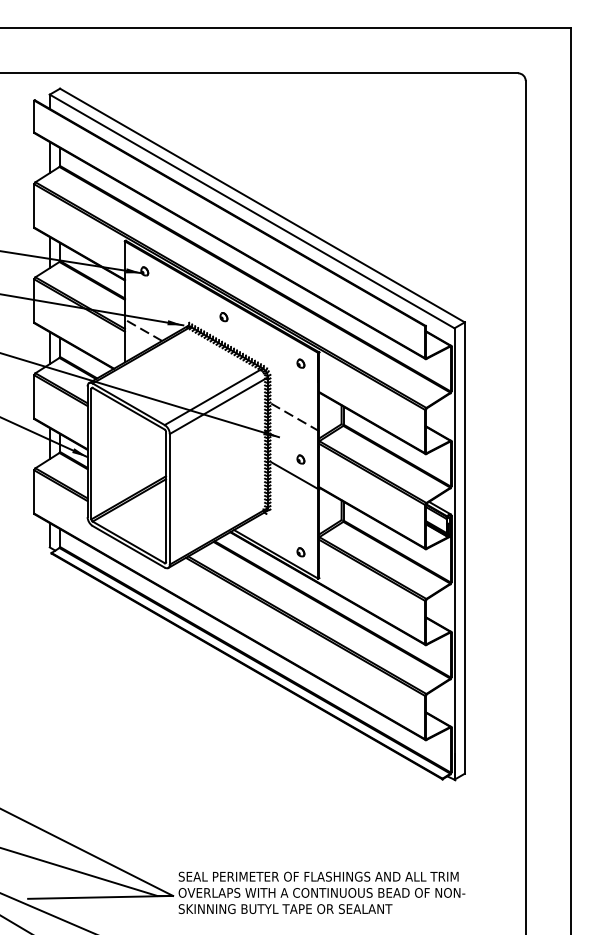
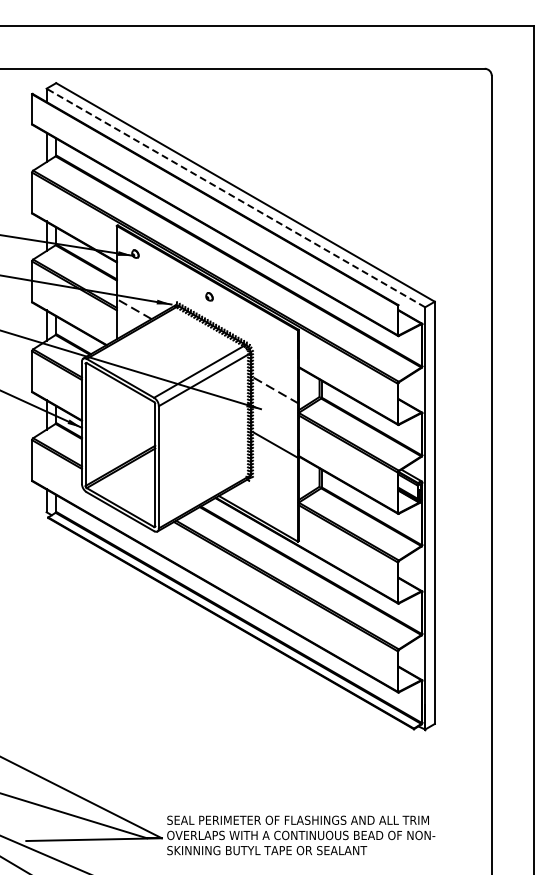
line: (251, 212) -> (235, 198), solid -> dashed
part: (300, 363) -> (281, 340), removed
part: (300, 458) -> (281, 429), removed
part: (300, 551) -> (281, 516), removed

